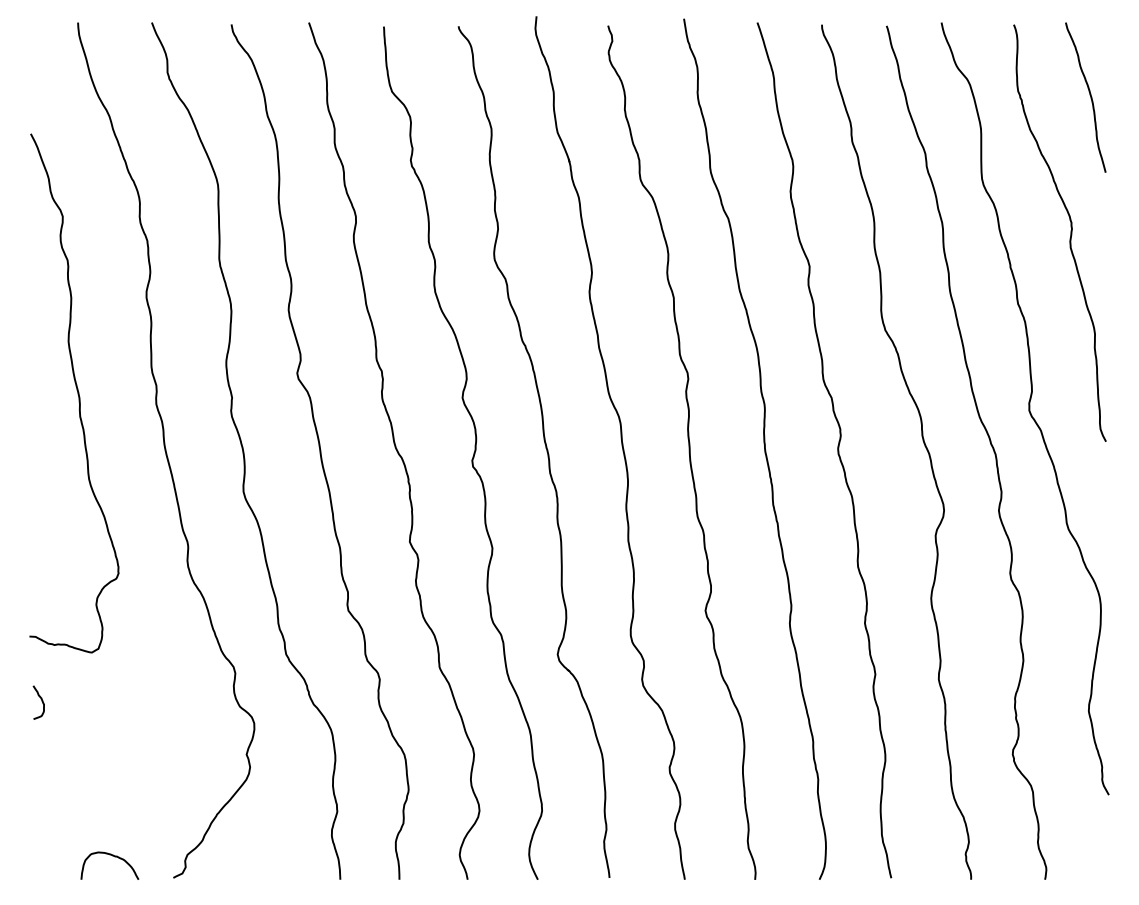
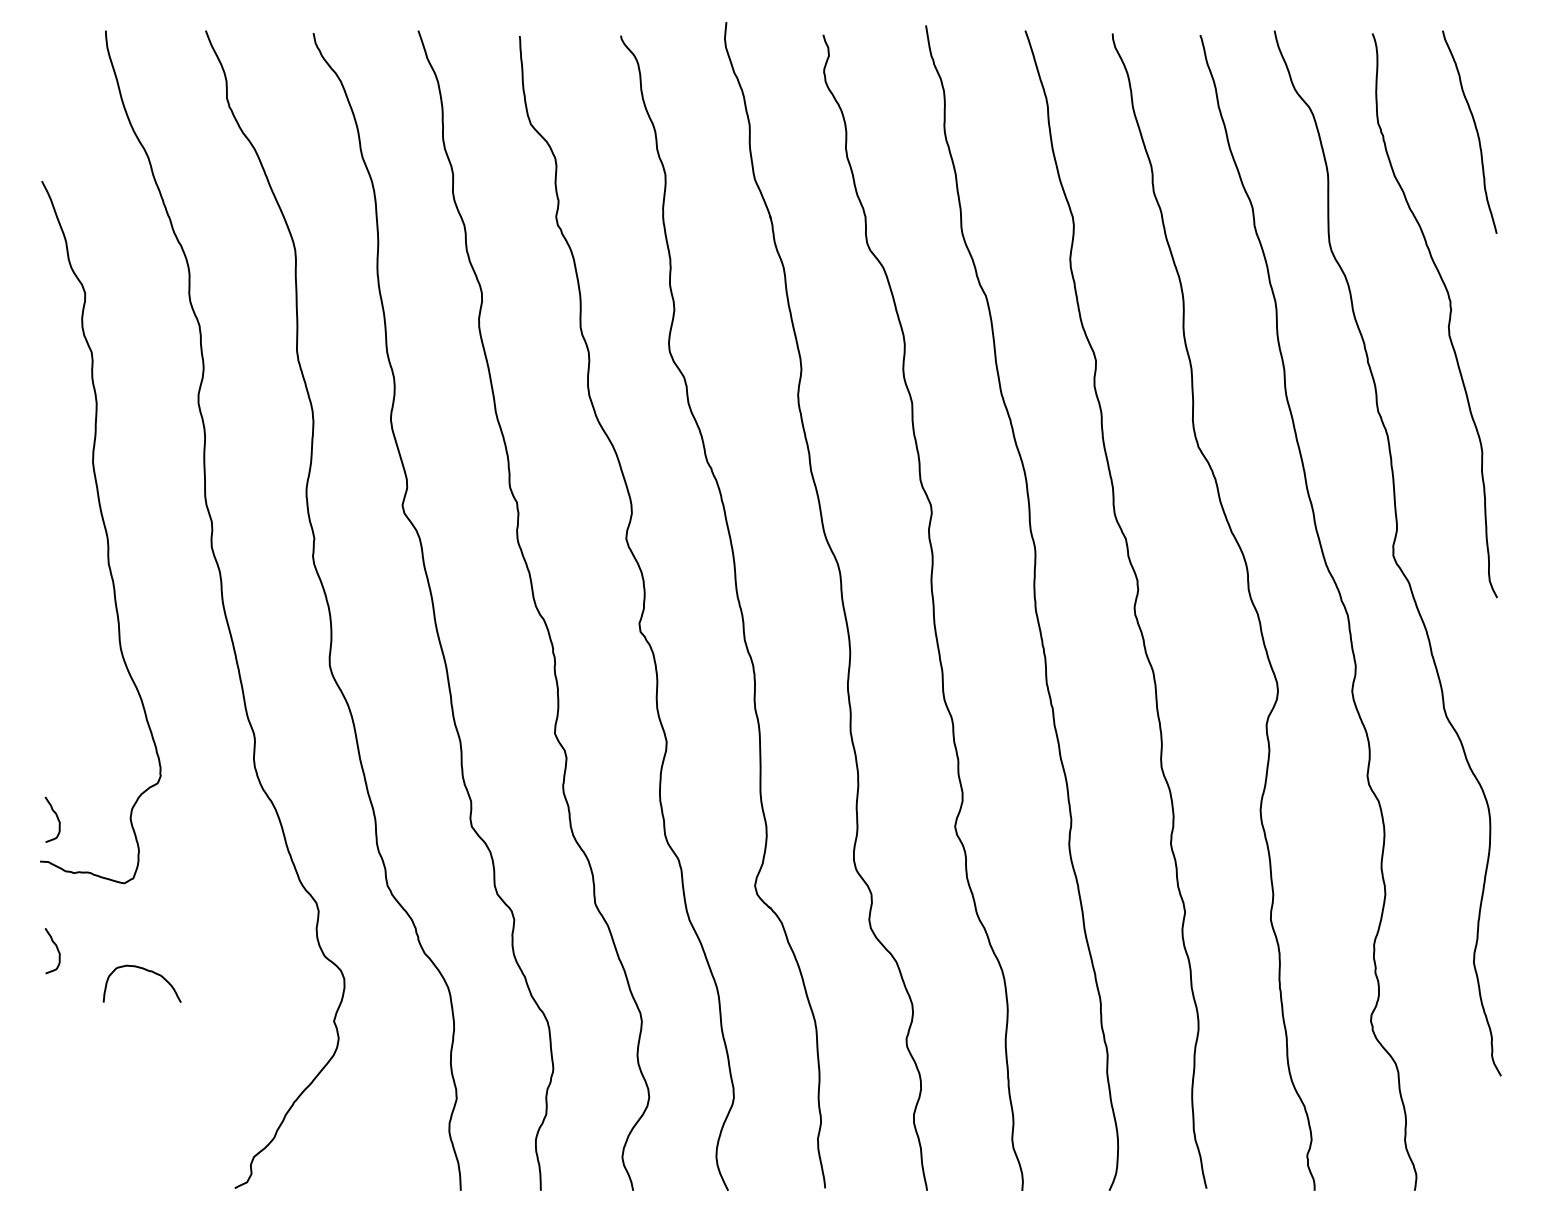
curve: (41, 604) -> (56, 818), added
curve: (114, 857) -> (148, 972), moved

